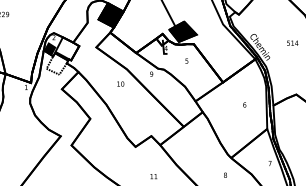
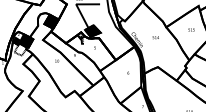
fill: (67, 48) -> (26, 40), added

